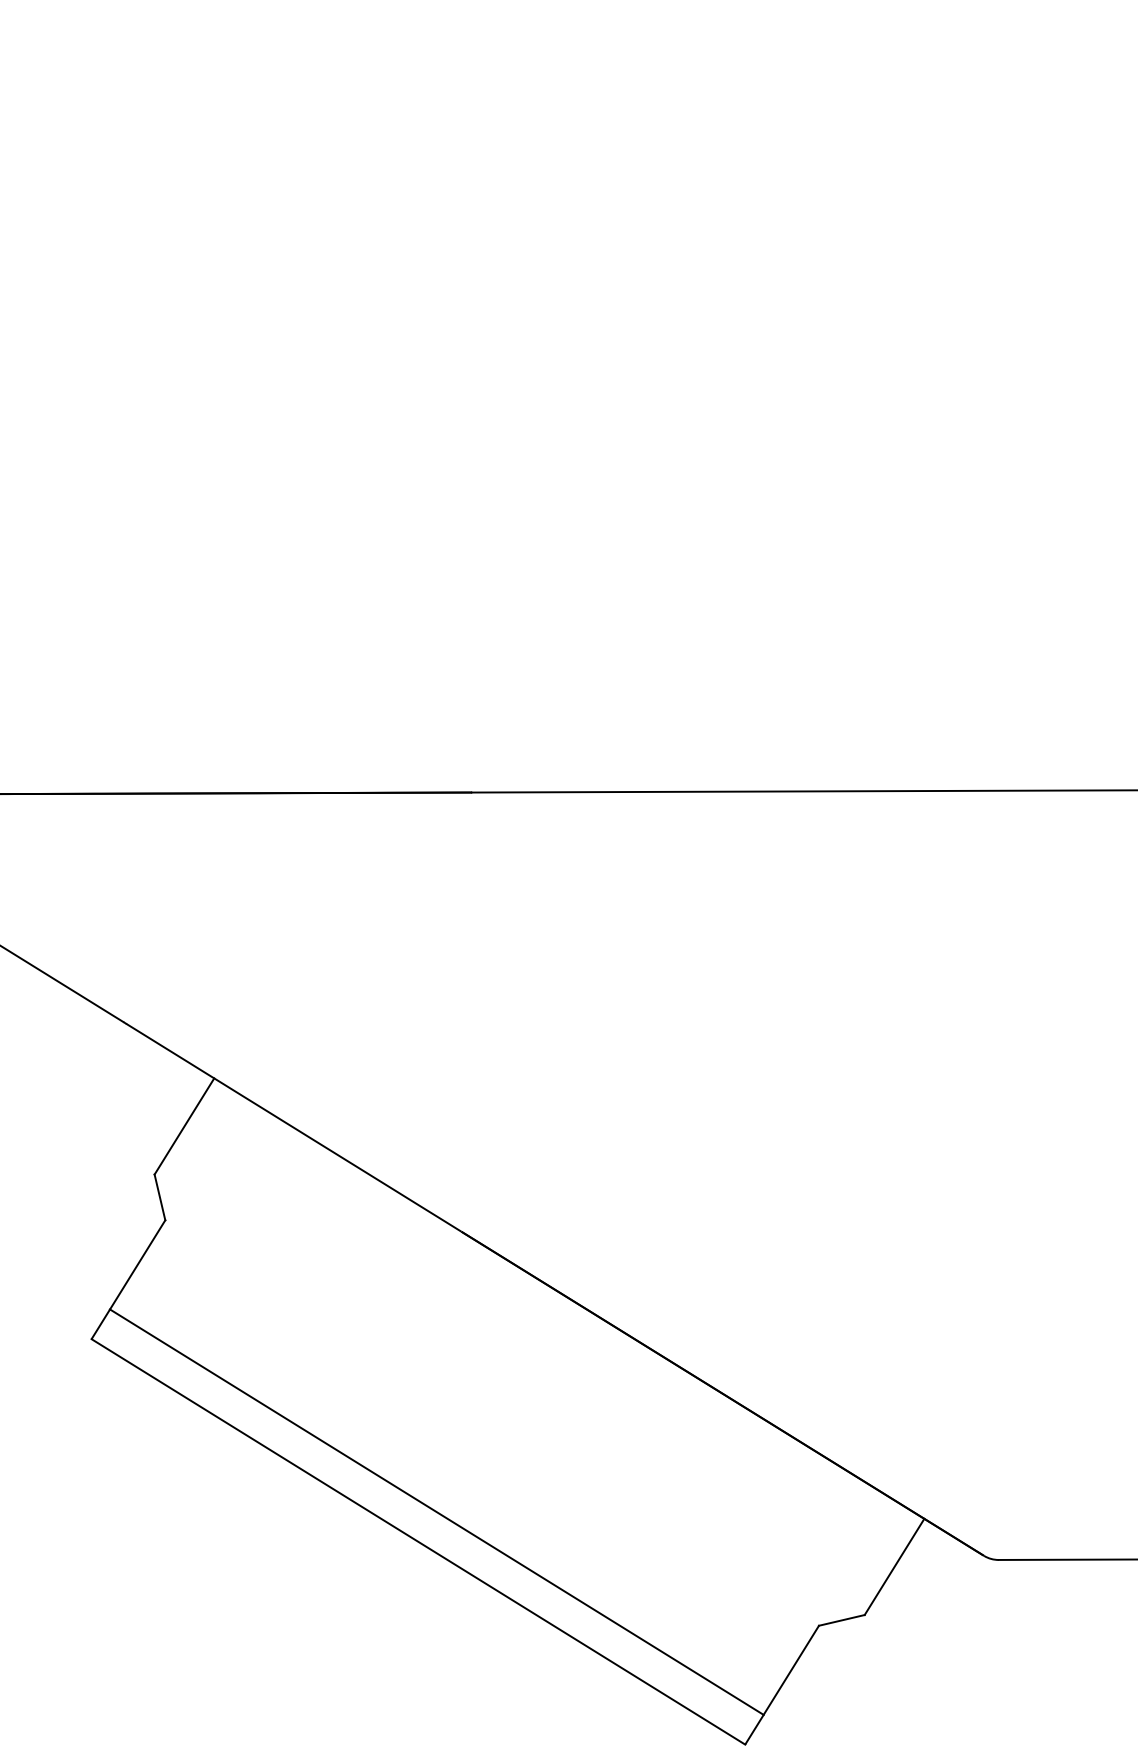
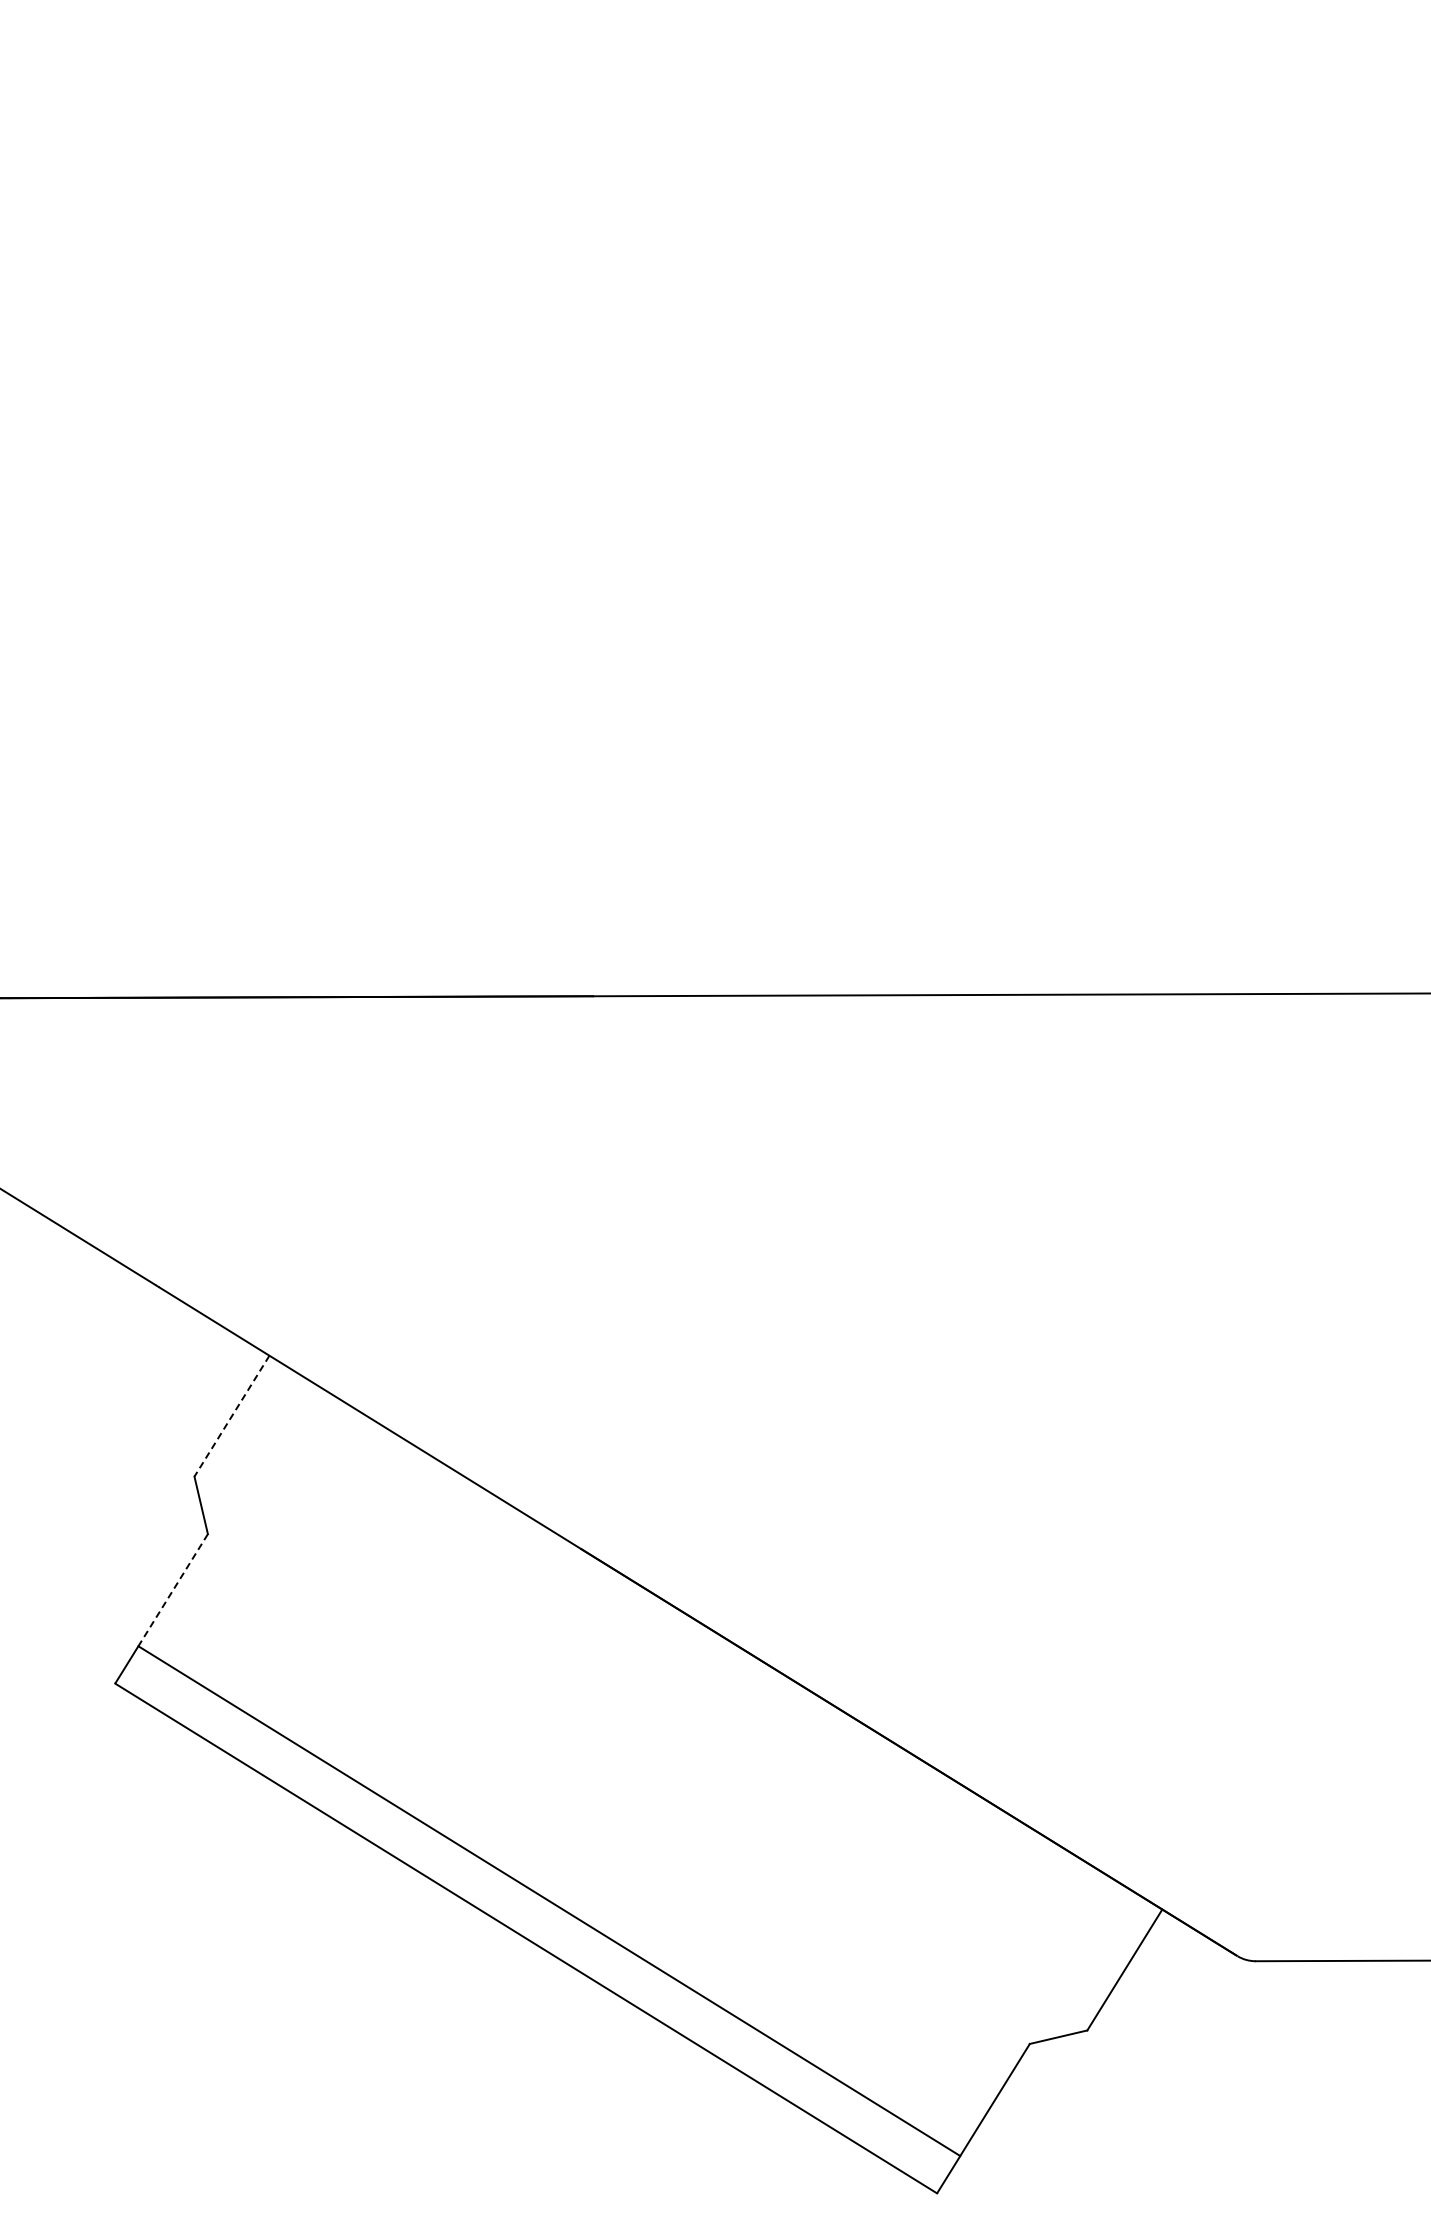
line: (184, 1126) -> (231, 1416), solid -> dashed
line: (137, 1265) -> (173, 1590), solid -> dashed

